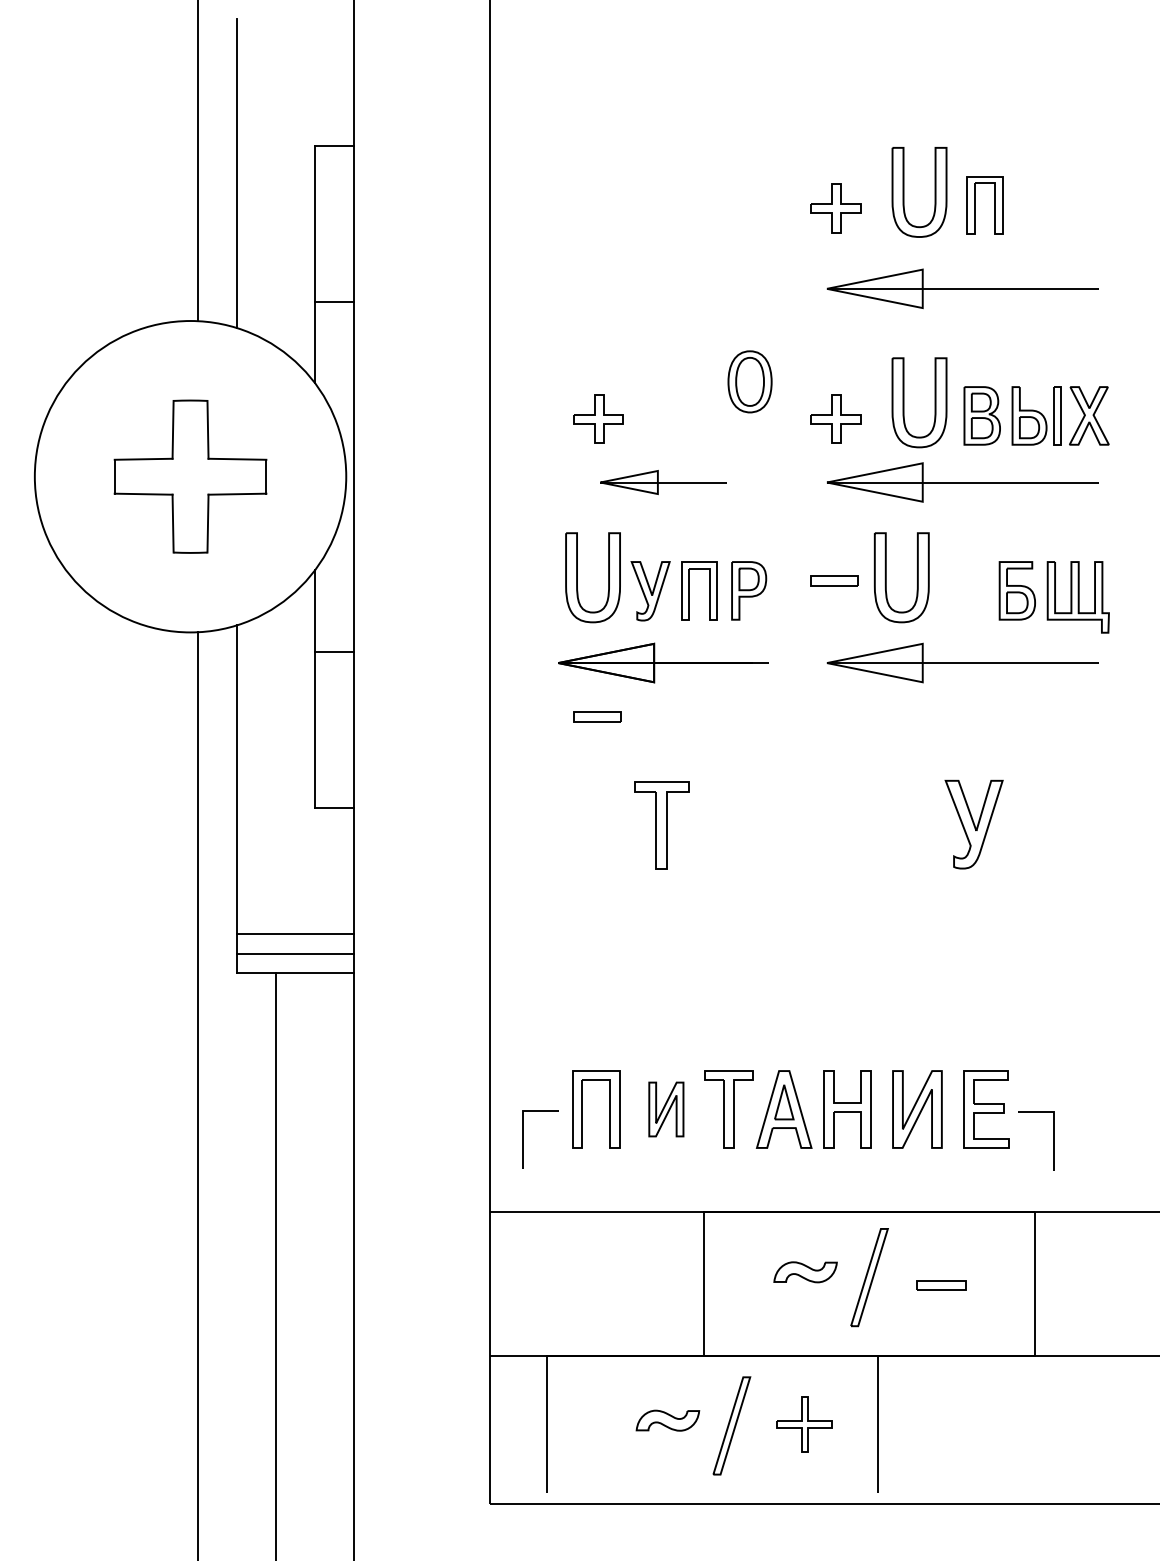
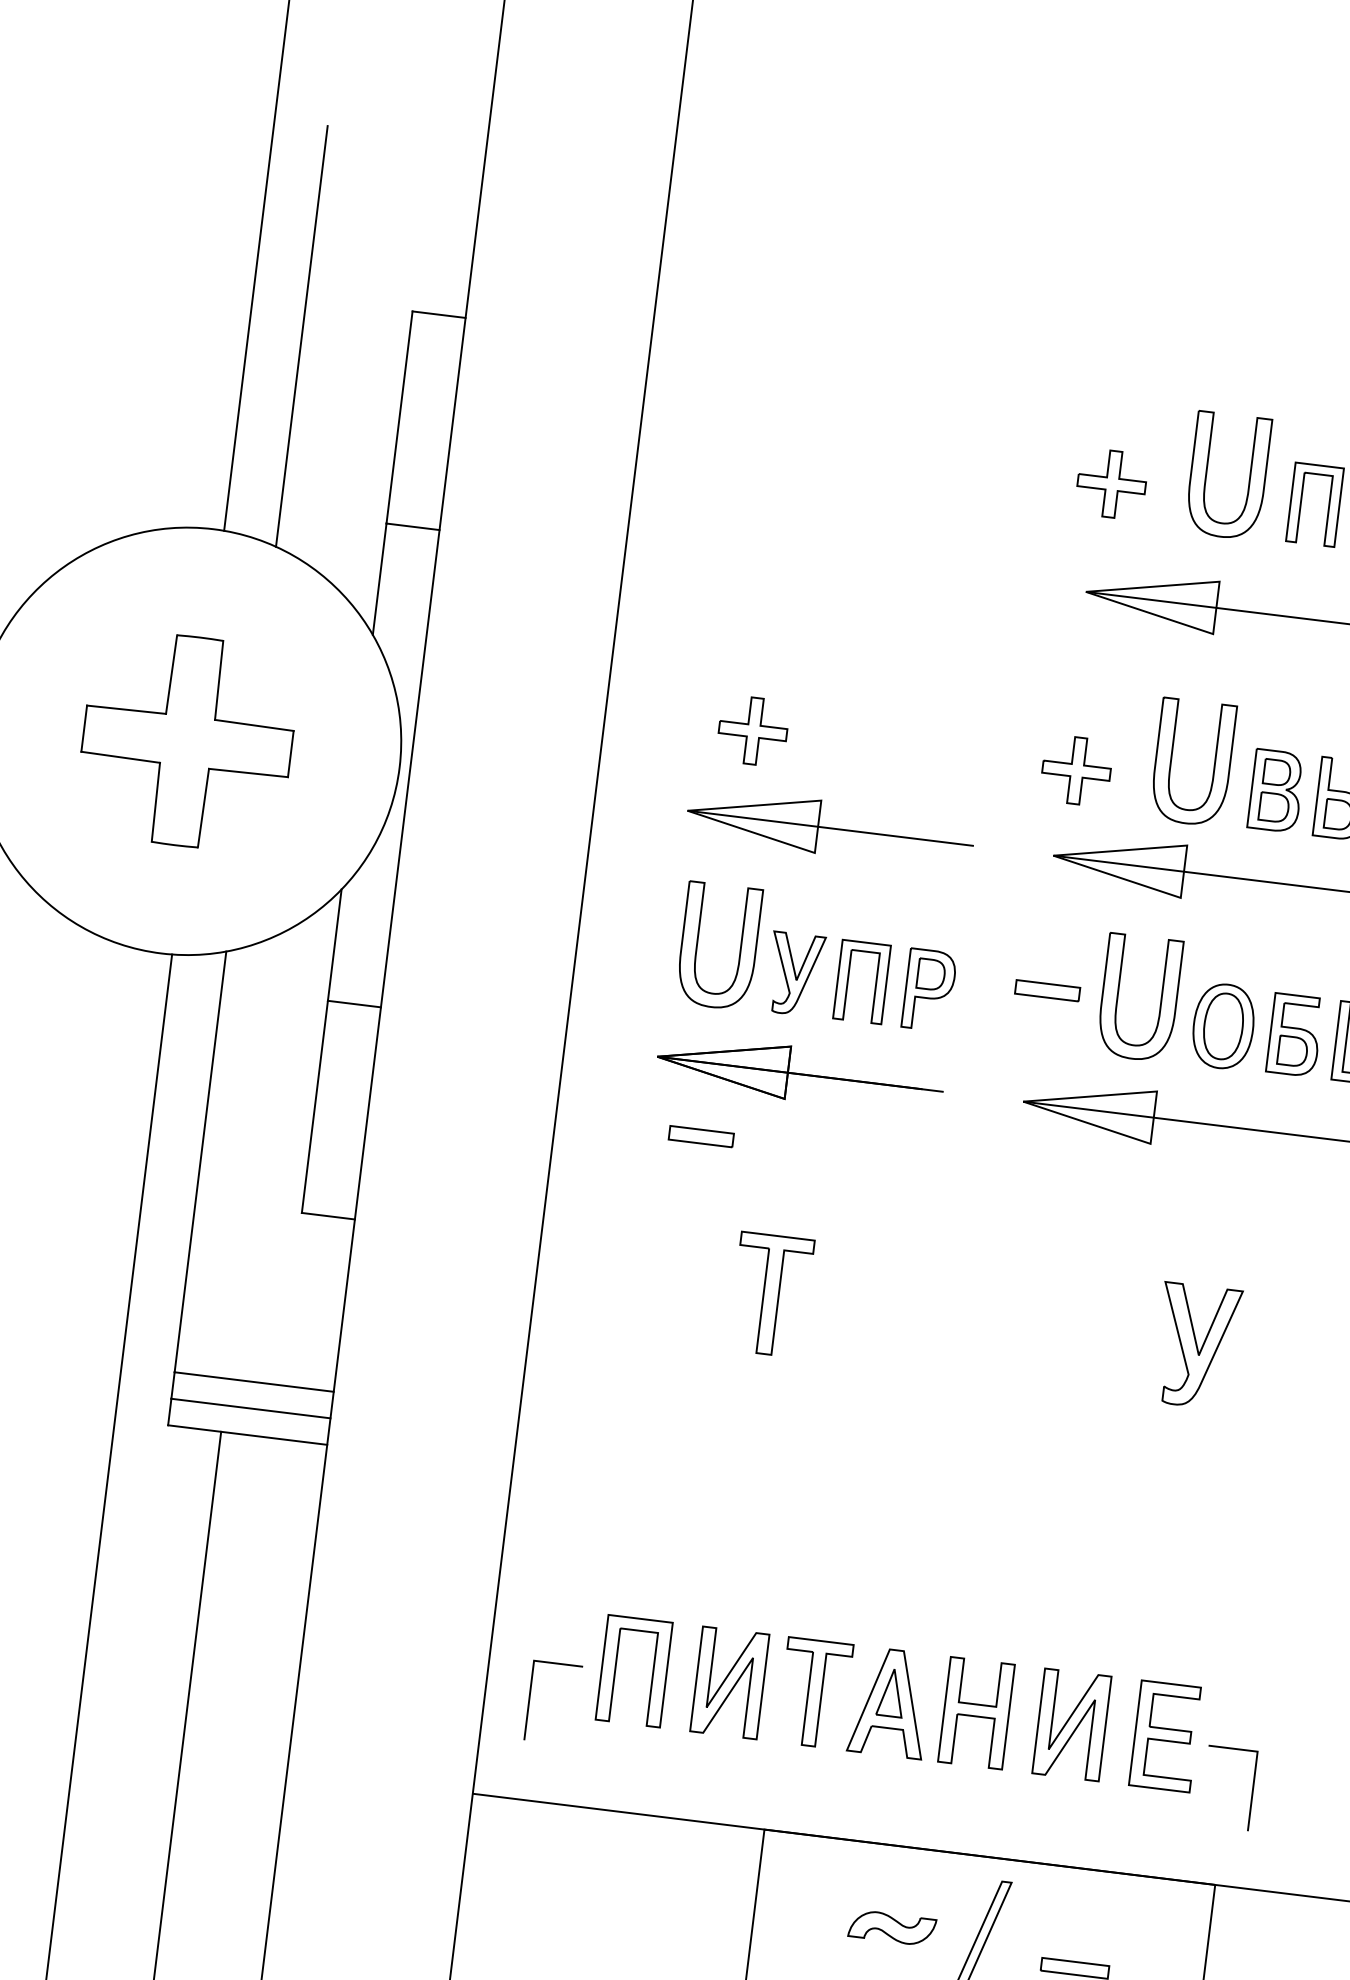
part: (749, 381) -> (1222, 1025), moved
part: (663, 482) -> (830, 828), size x1.67
part: (666, 1109) -> (730, 1682), size x1.43

